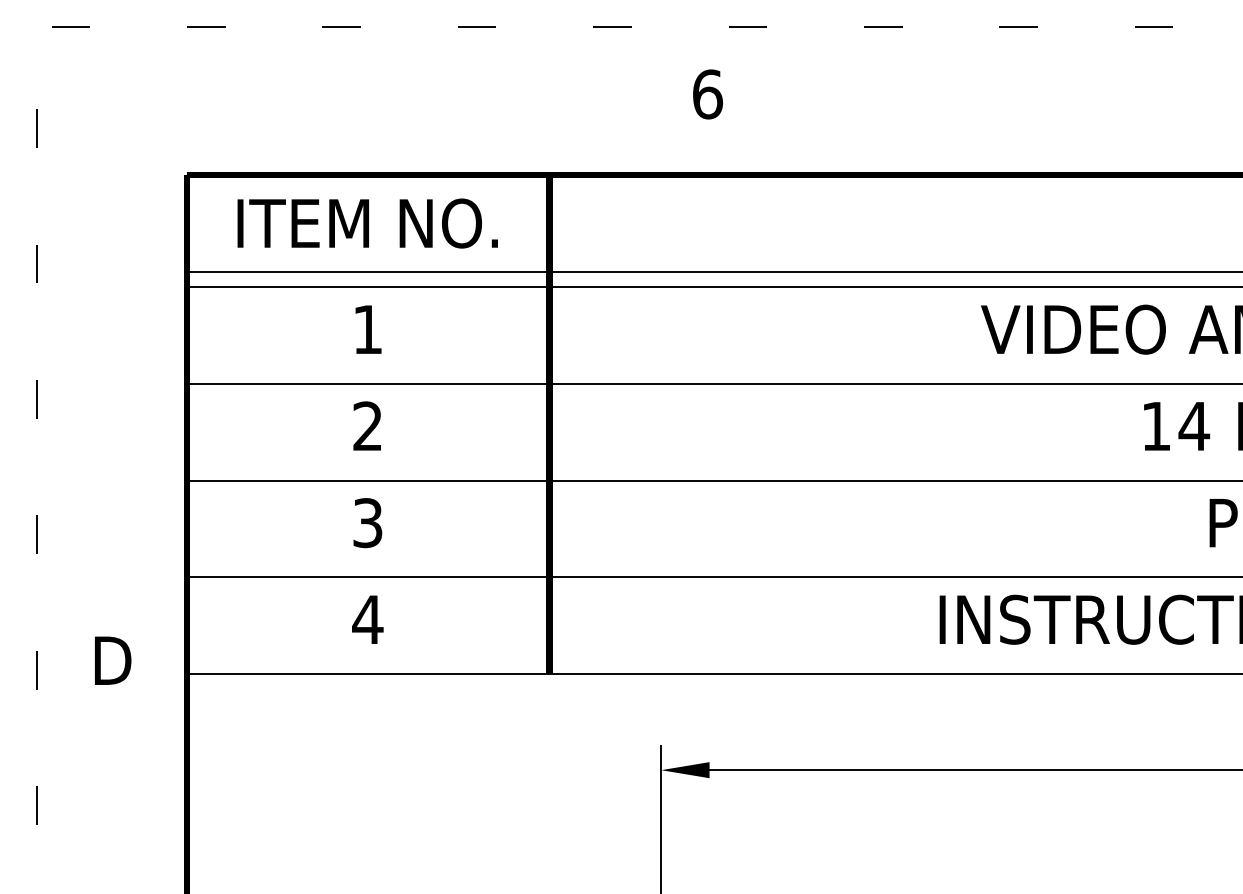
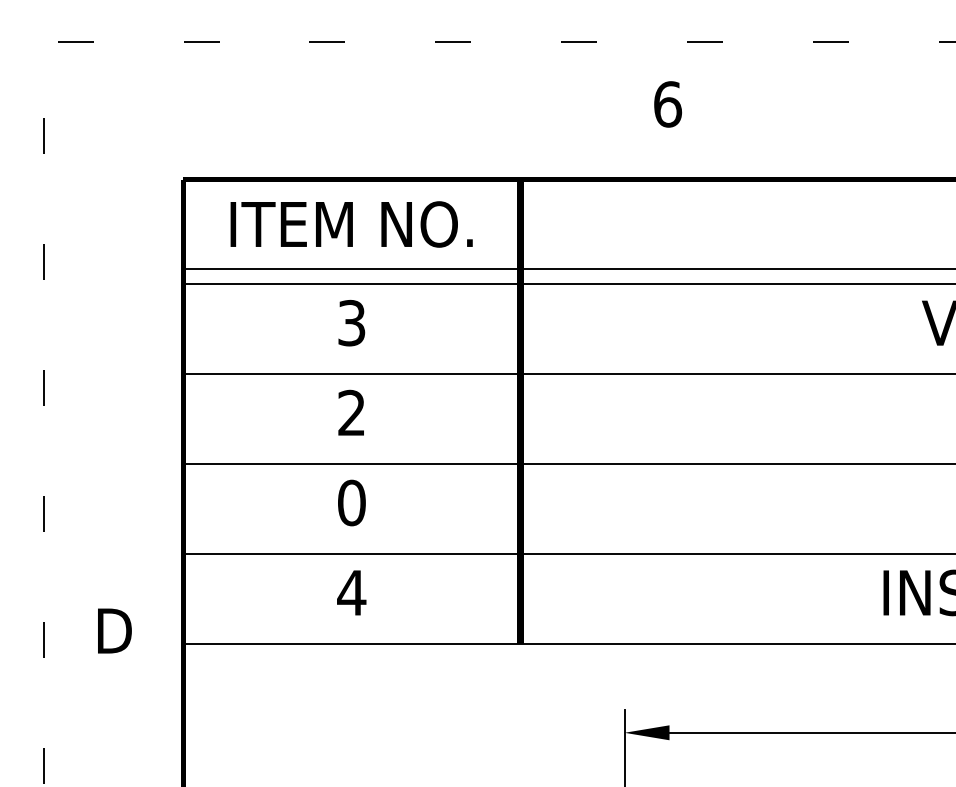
text: (367, 329) -> (351, 323), 1 -> 3
text: (367, 523) -> (351, 503), 3 -> 0

